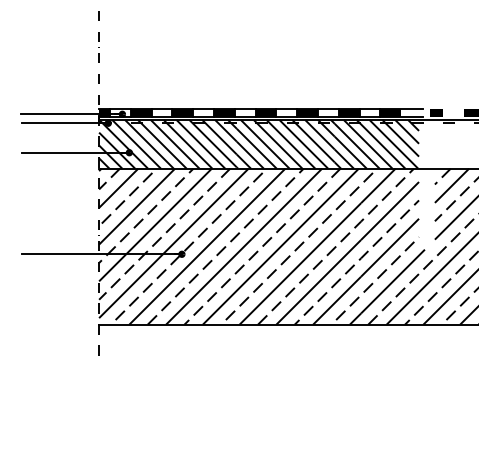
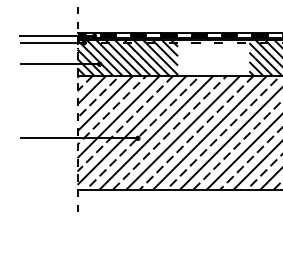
hatch: (285, 144) -> (213, 58), removed

